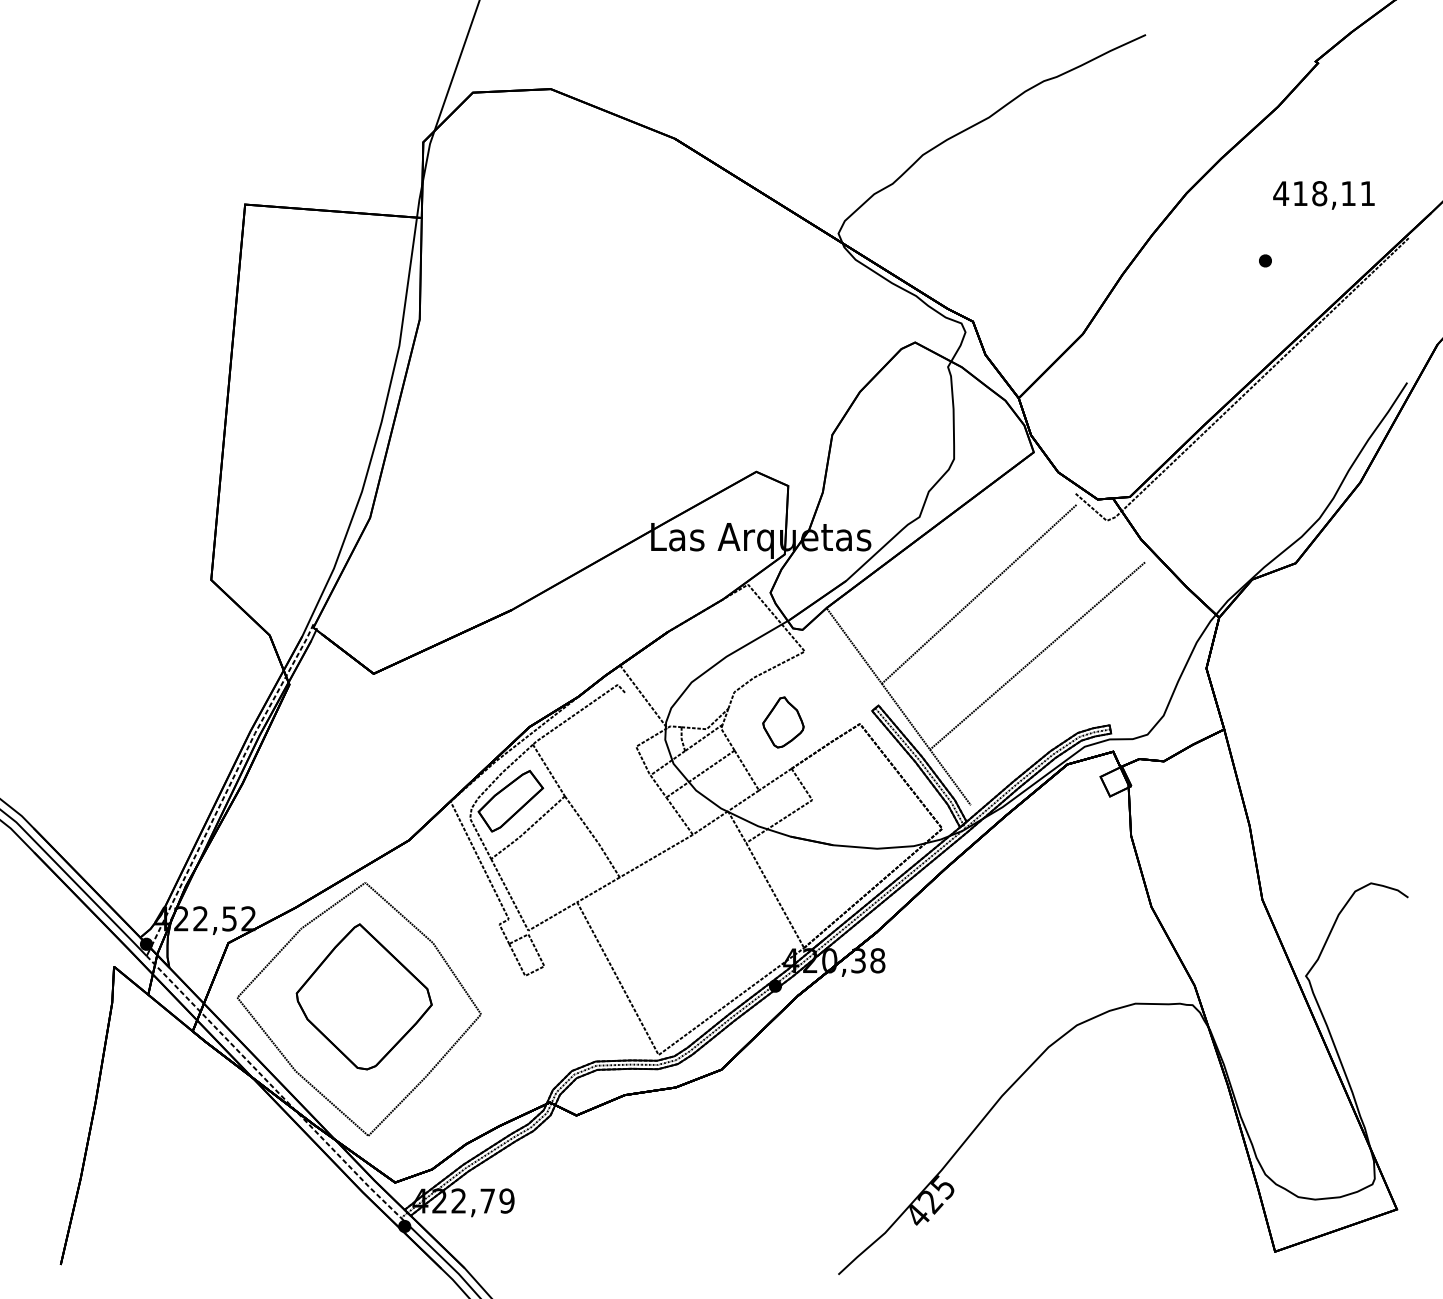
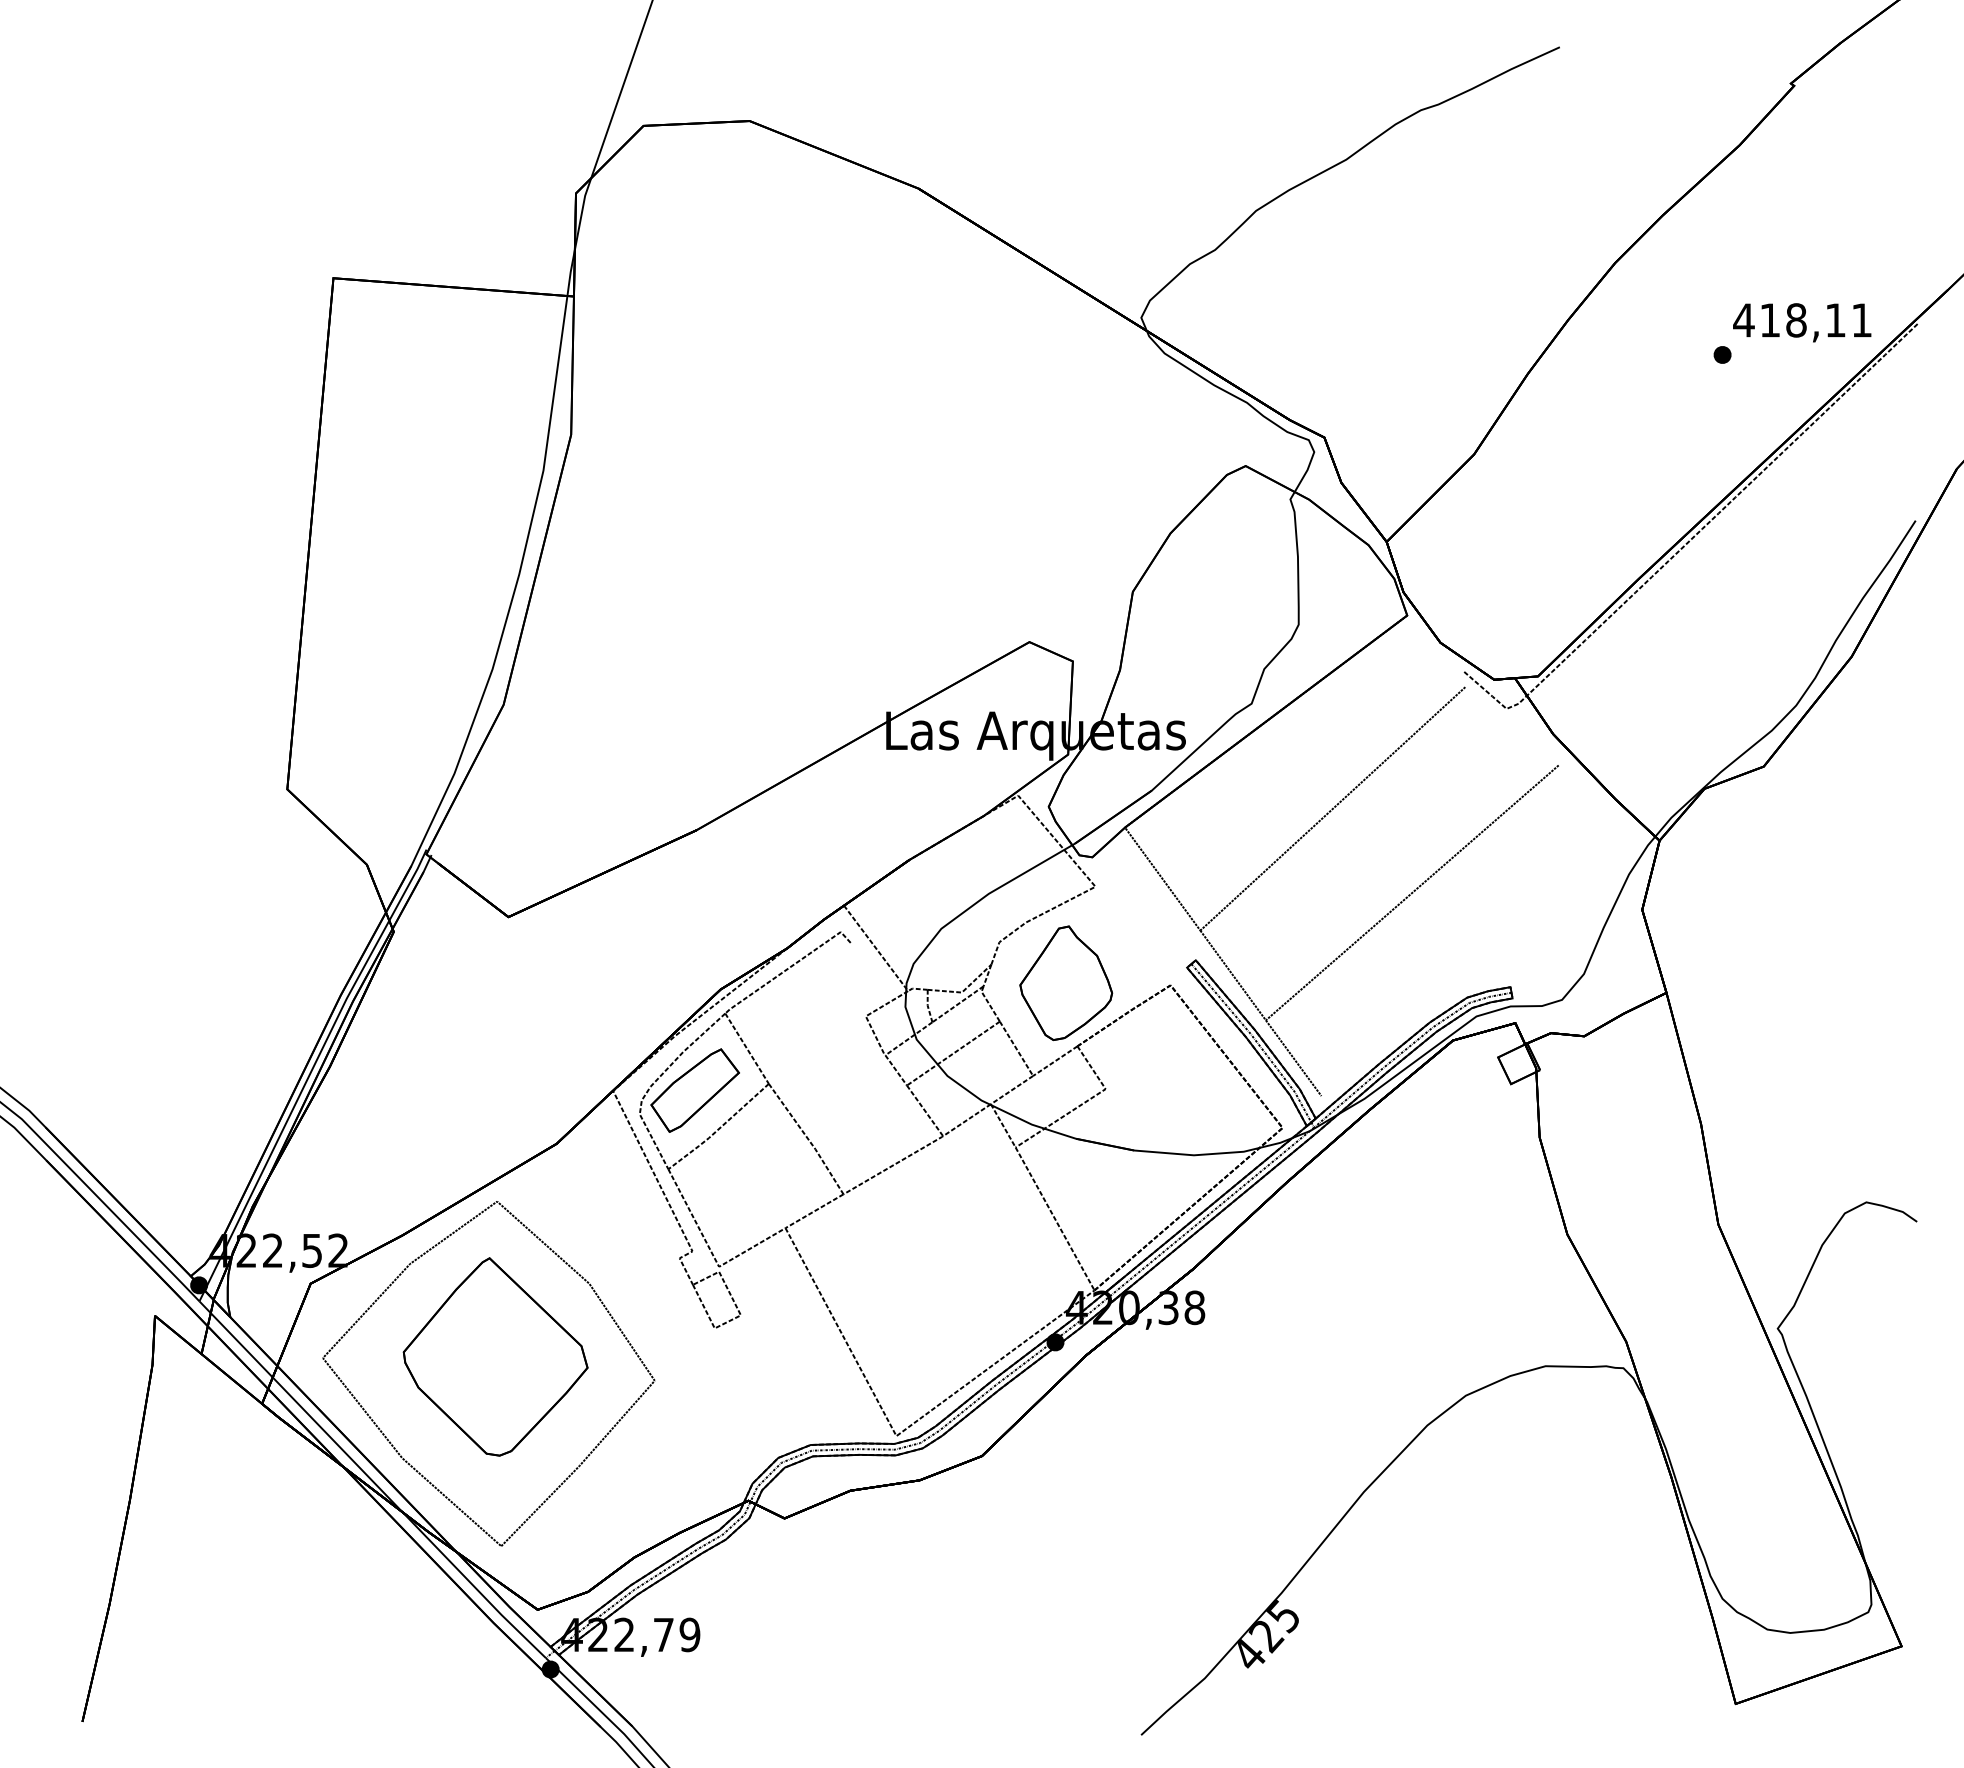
text: (1324, 195) -> (1802, 322), moved
part: (783, 722) -> (1066, 983), size x1.67
line: (230, 784) -> (313, 1067), dashed -> solid
line: (273, 1088) -> (372, 1481), dashed -> solid

